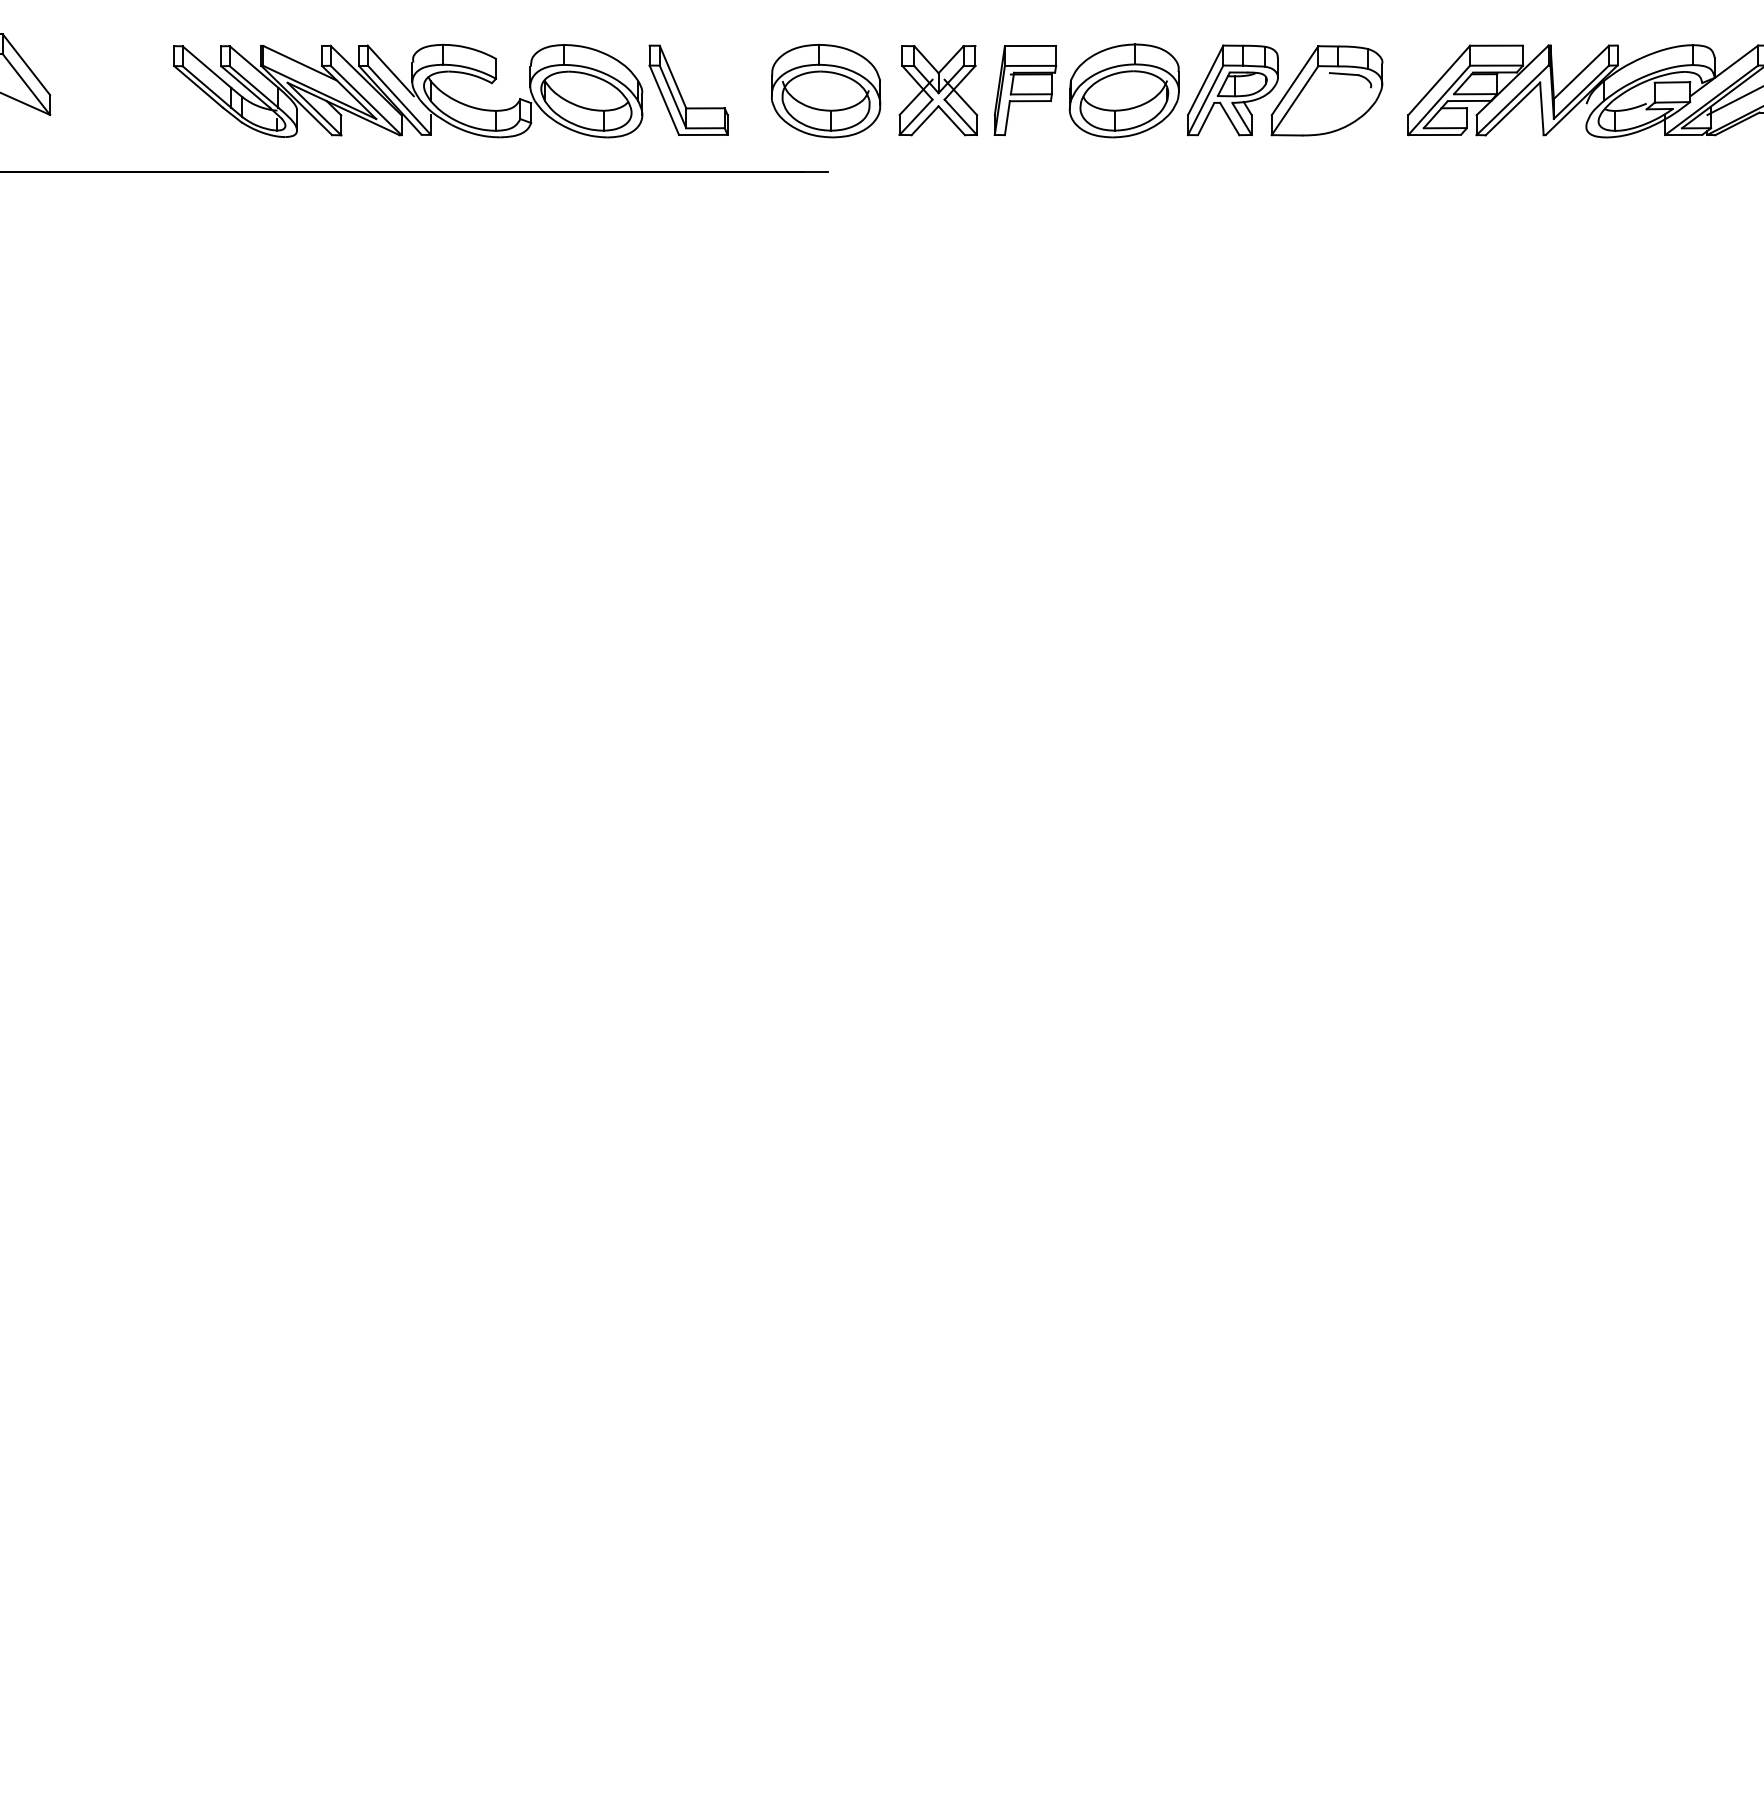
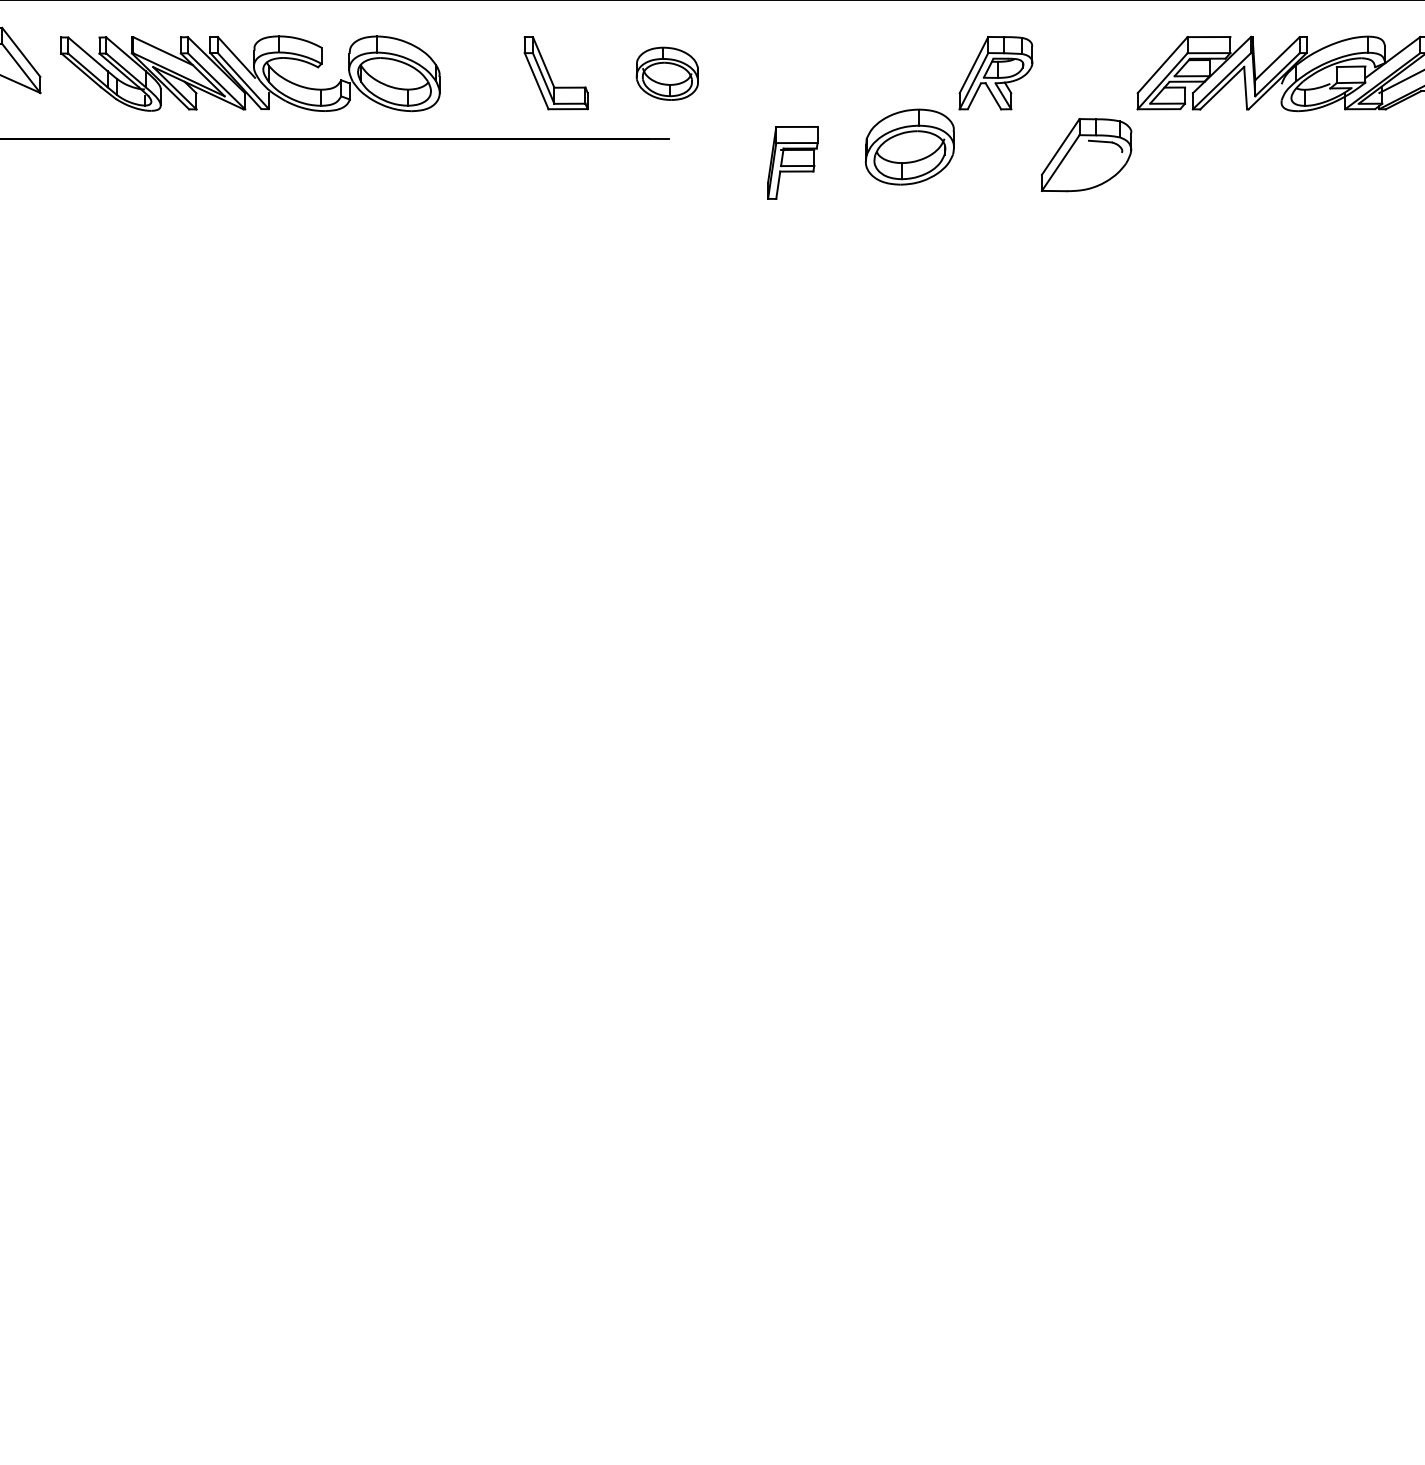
part: (937, 90) -> (757, 73), removed
part: (1025, 90) -> (792, 162), moved
part: (1123, 90) -> (909, 146), moved
part: (1326, 90) -> (1086, 154), moved
part: (408, 91) -> (250, 74), moved
part: (826, 91) -> (667, 74), size x0.7

